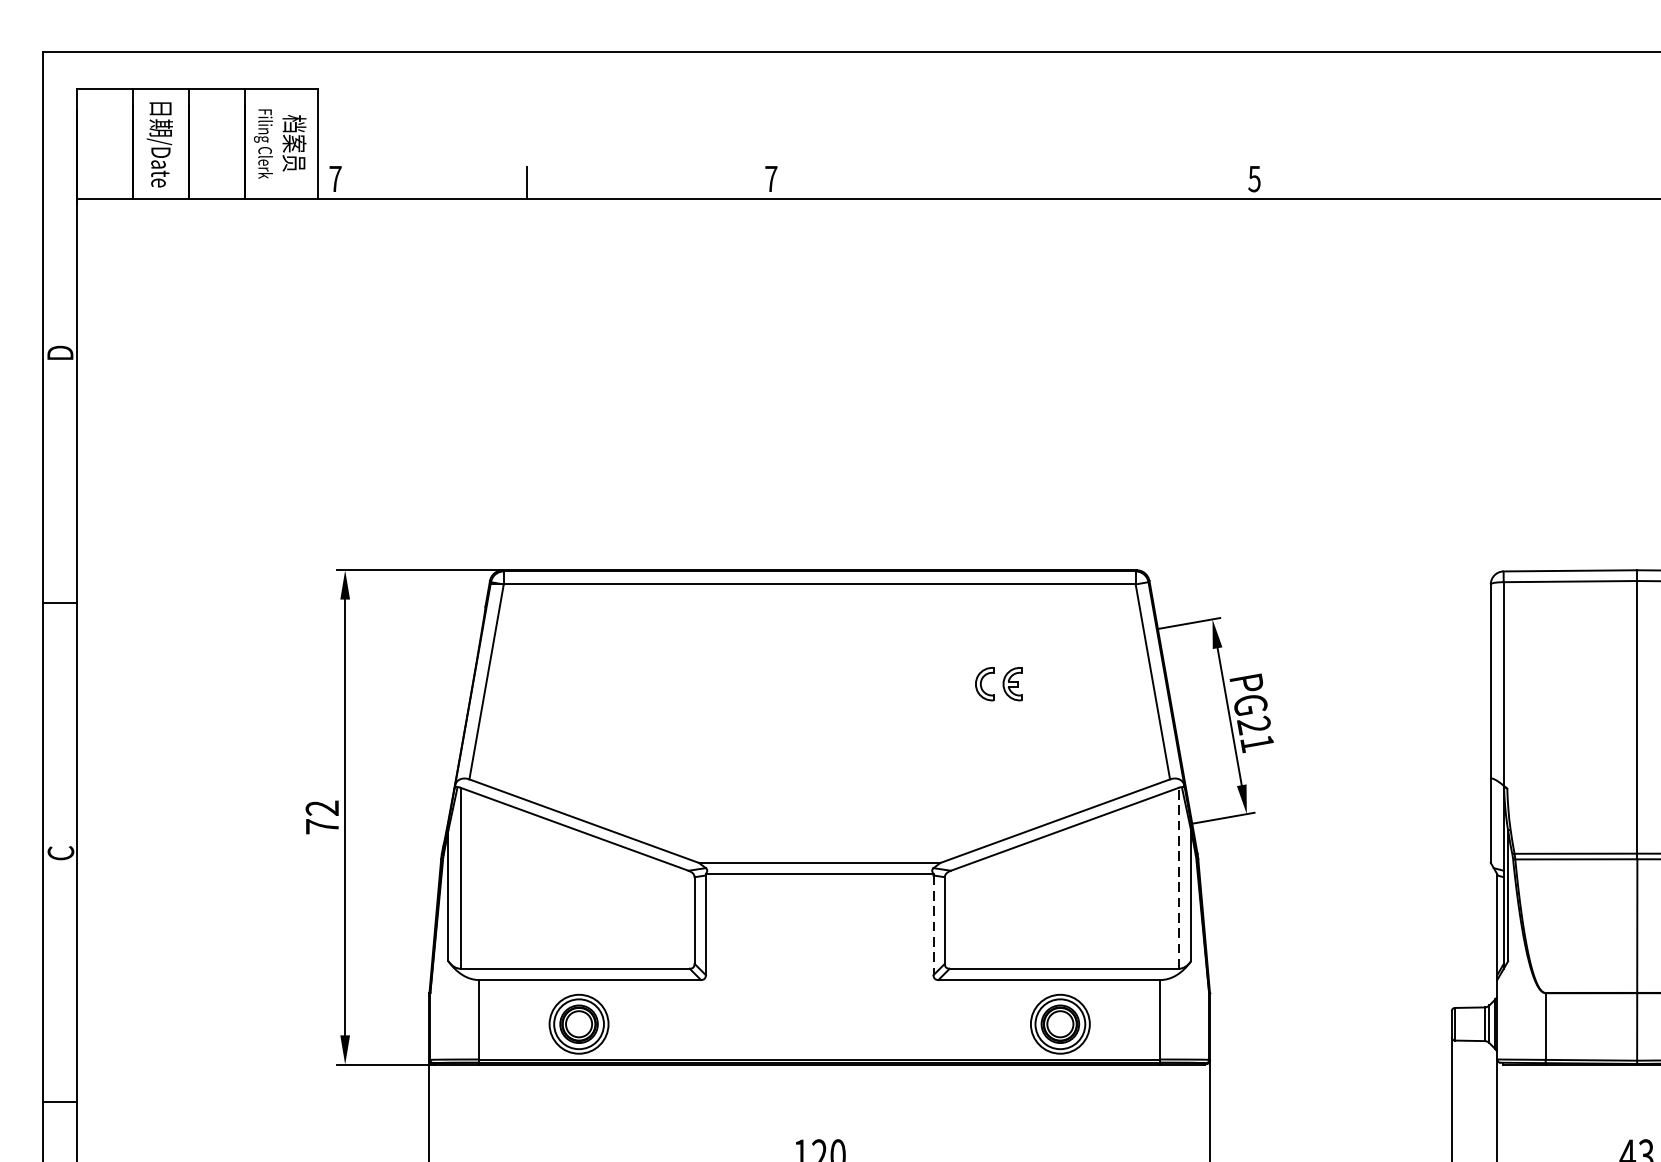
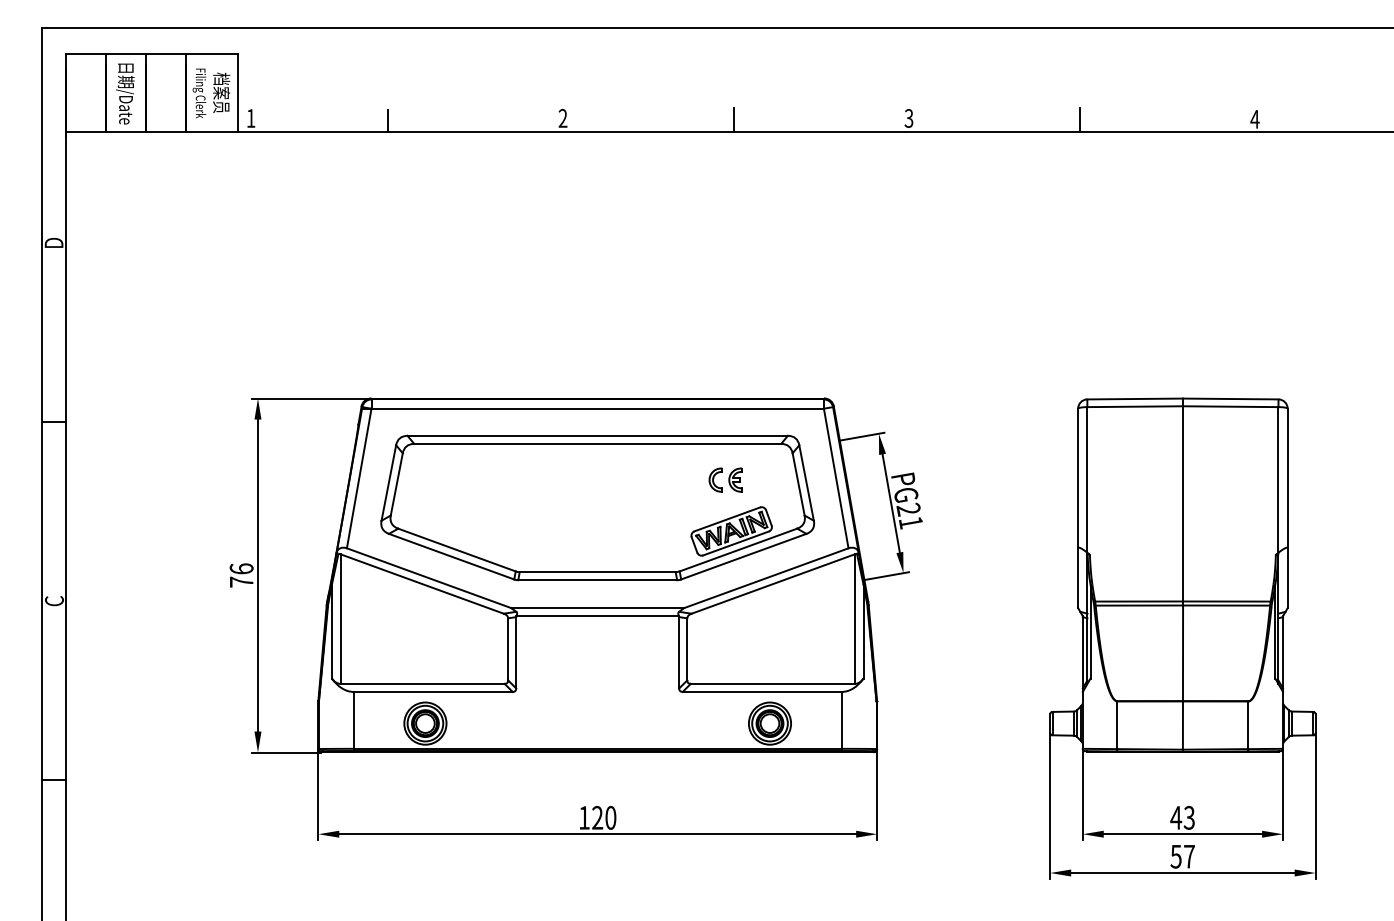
text: (334, 179) -> (250, 118), 7 -> 1
text: (770, 179) -> (562, 118), 7 -> 2
text: (1255, 179) -> (909, 118), 5 -> 3
line: (1009, 181) -> (733, 120), added
line: (1492, 181) -> (1079, 120), added
part: (819, 722) -> (597, 507), added
text: (322, 807) -> (241, 568), 72 -> 76
line: (1178, 878) -> (854, 619), dashed -> solid
line: (933, 924) -> (679, 652), dashed -> solid

